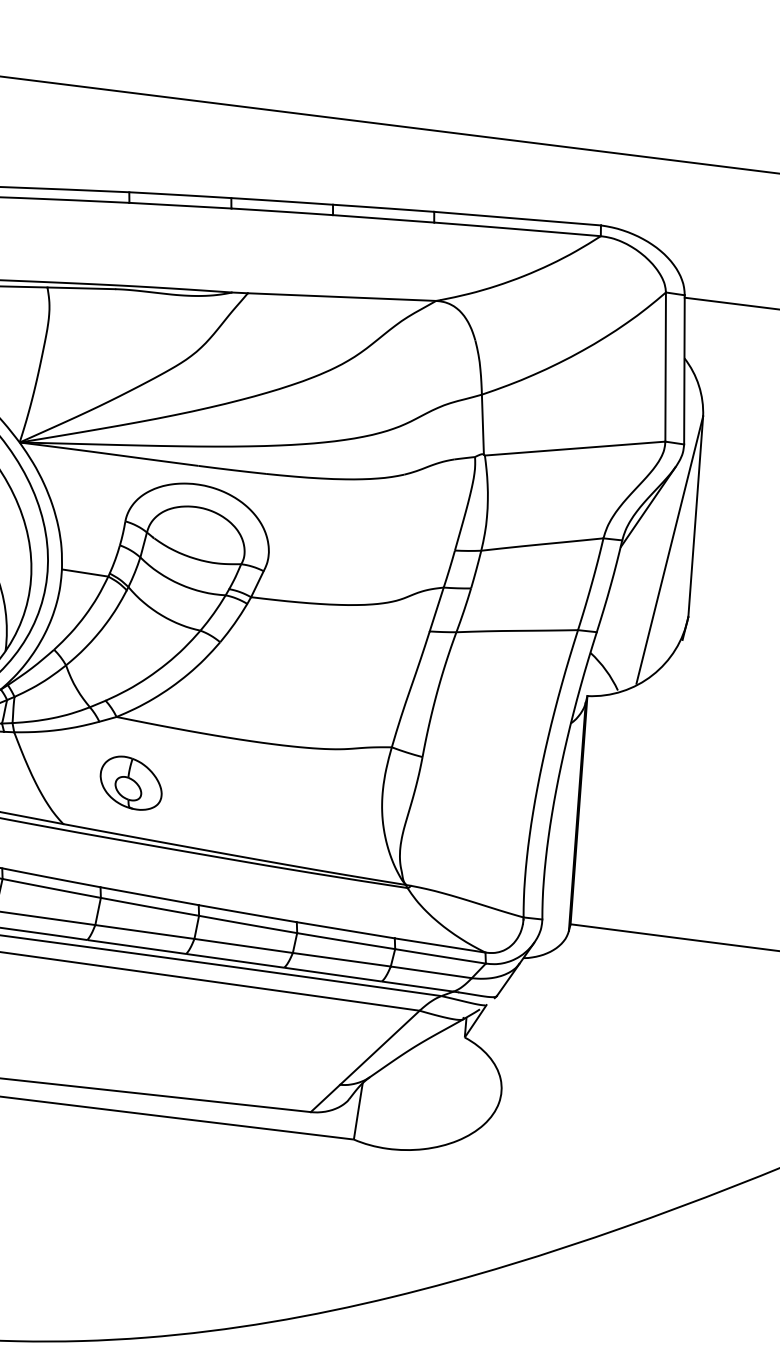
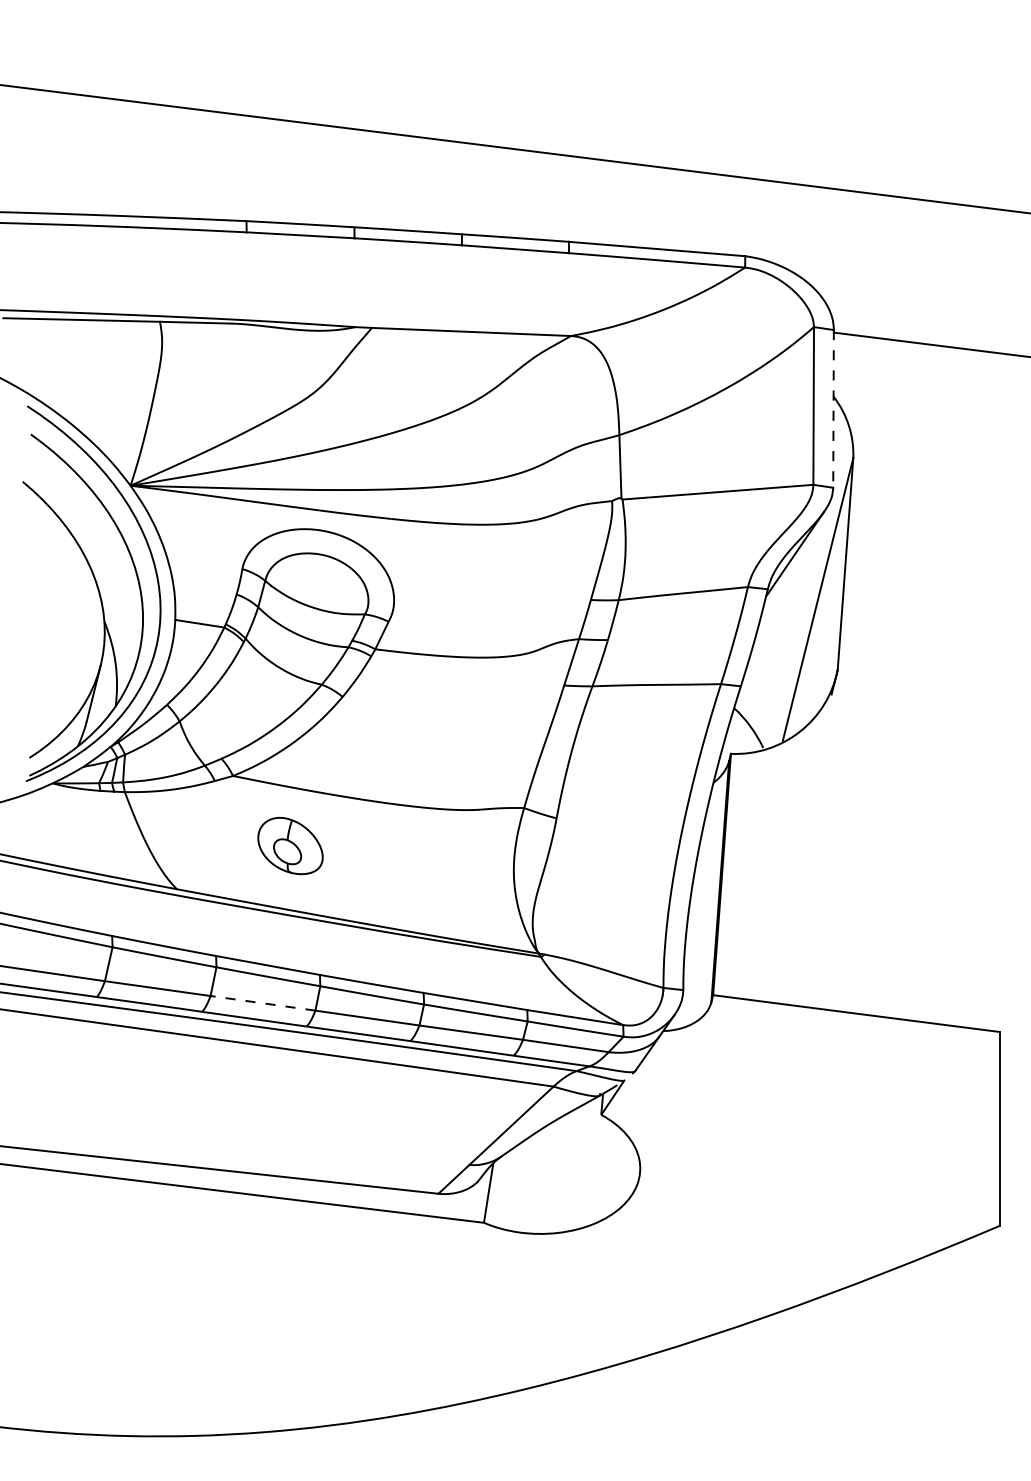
line: (684, 369) -> (833, 408), solid -> dashed
part: (131, 783) -> (290, 846), moved
line: (145, 932) -> (263, 1003), solid -> dashed

